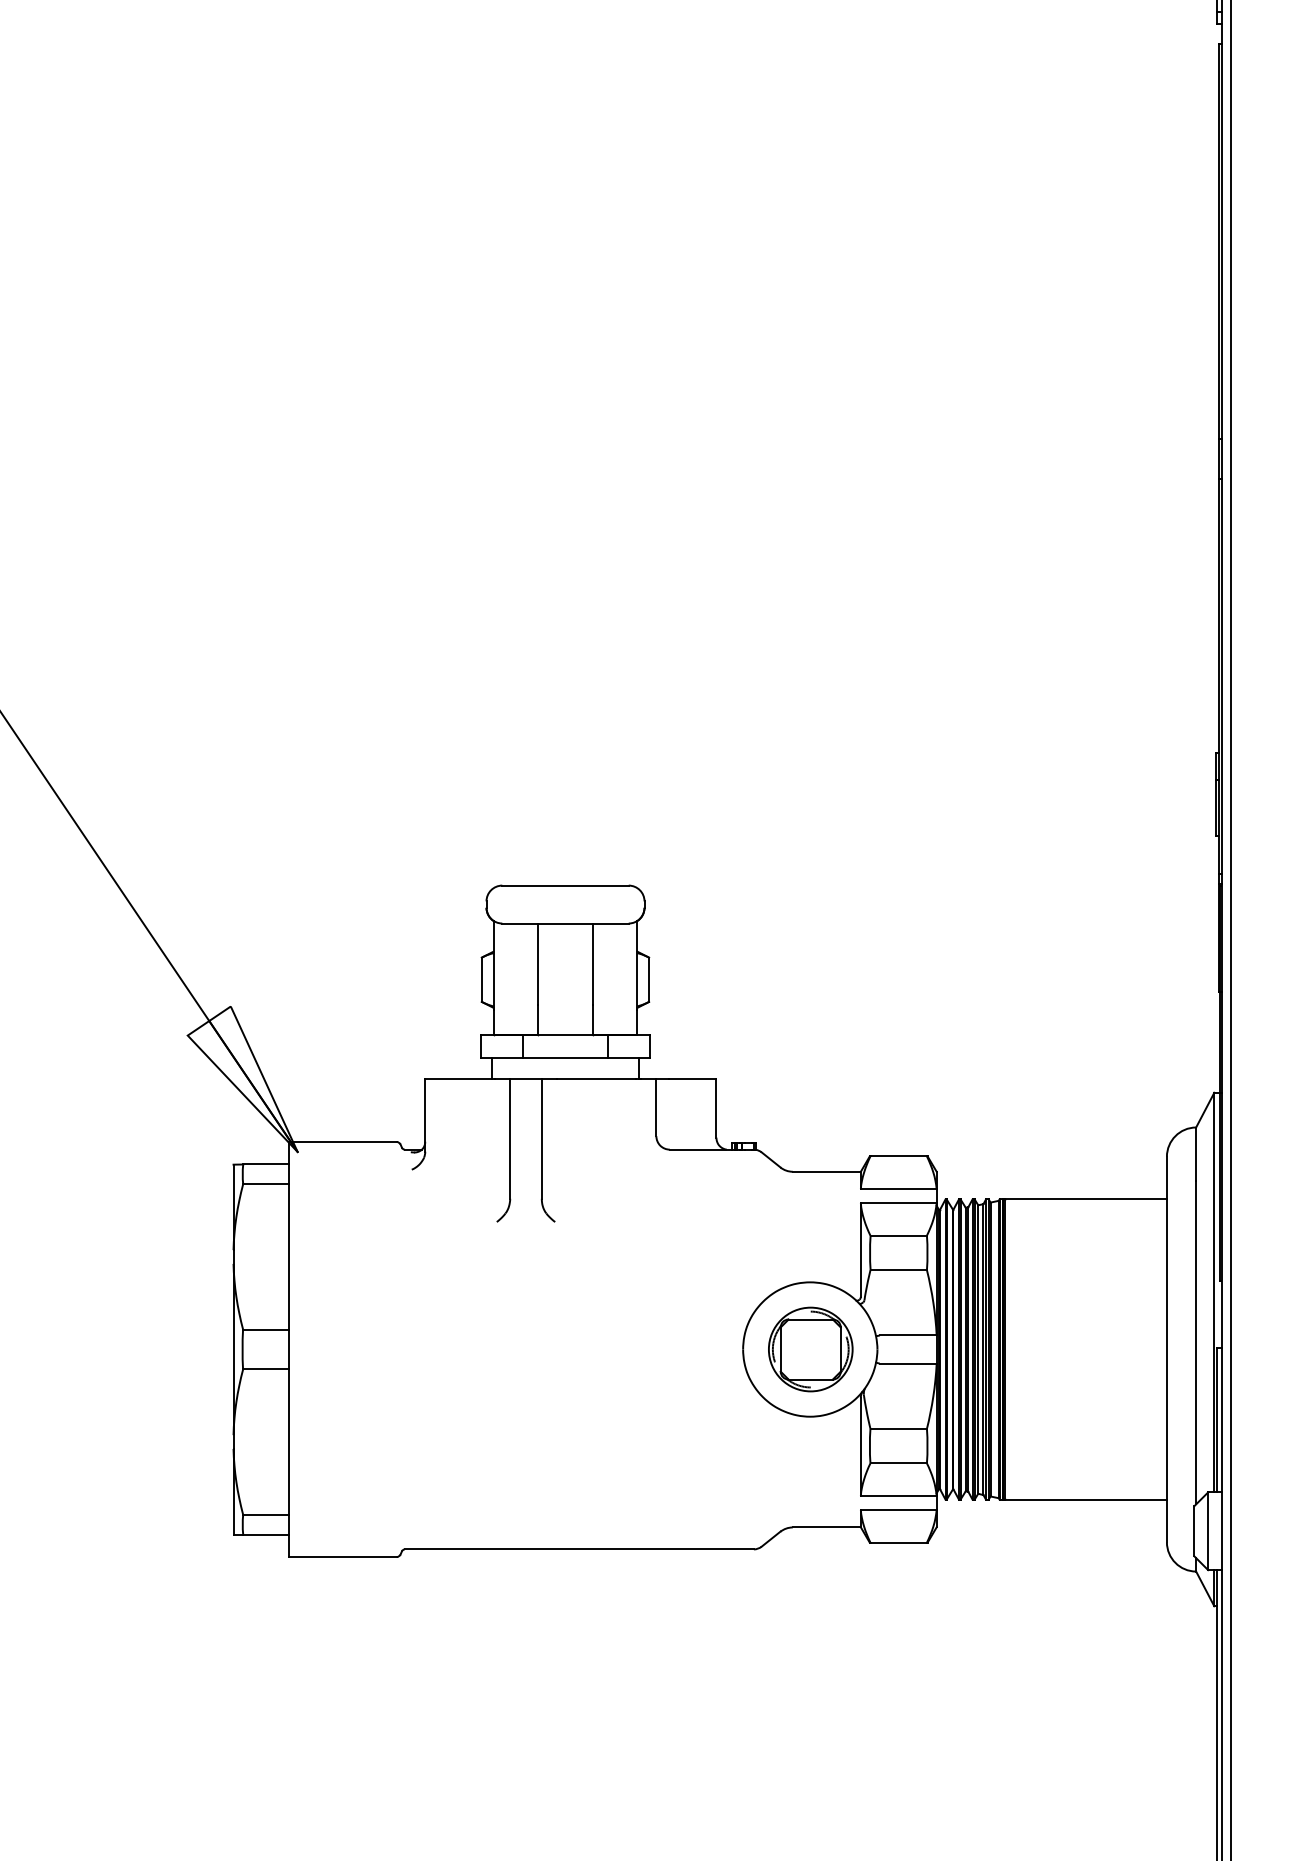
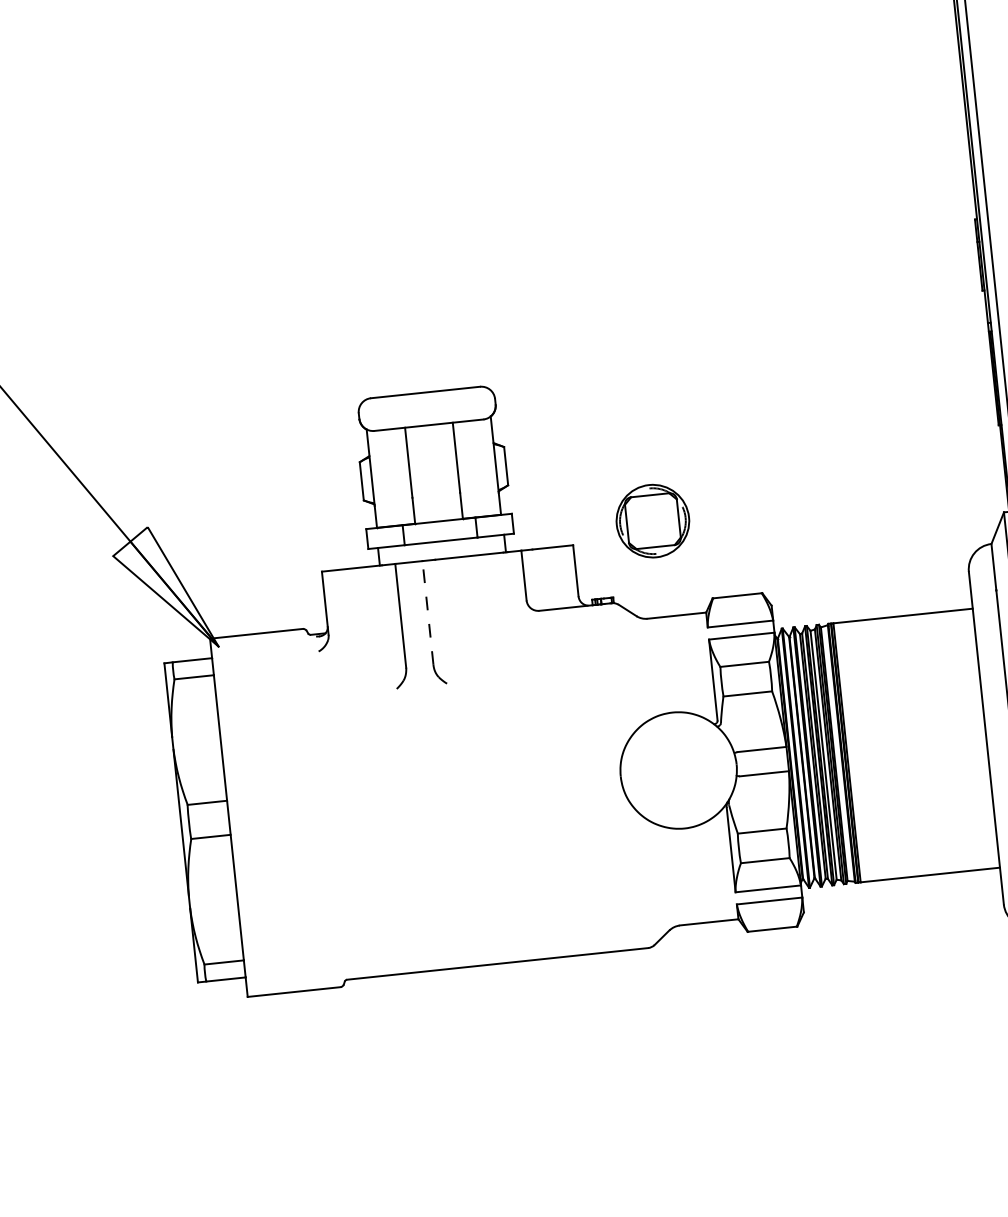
line: (541, 1138) -> (427, 612), solid -> dashed
part: (810, 1349) -> (652, 521), moved

